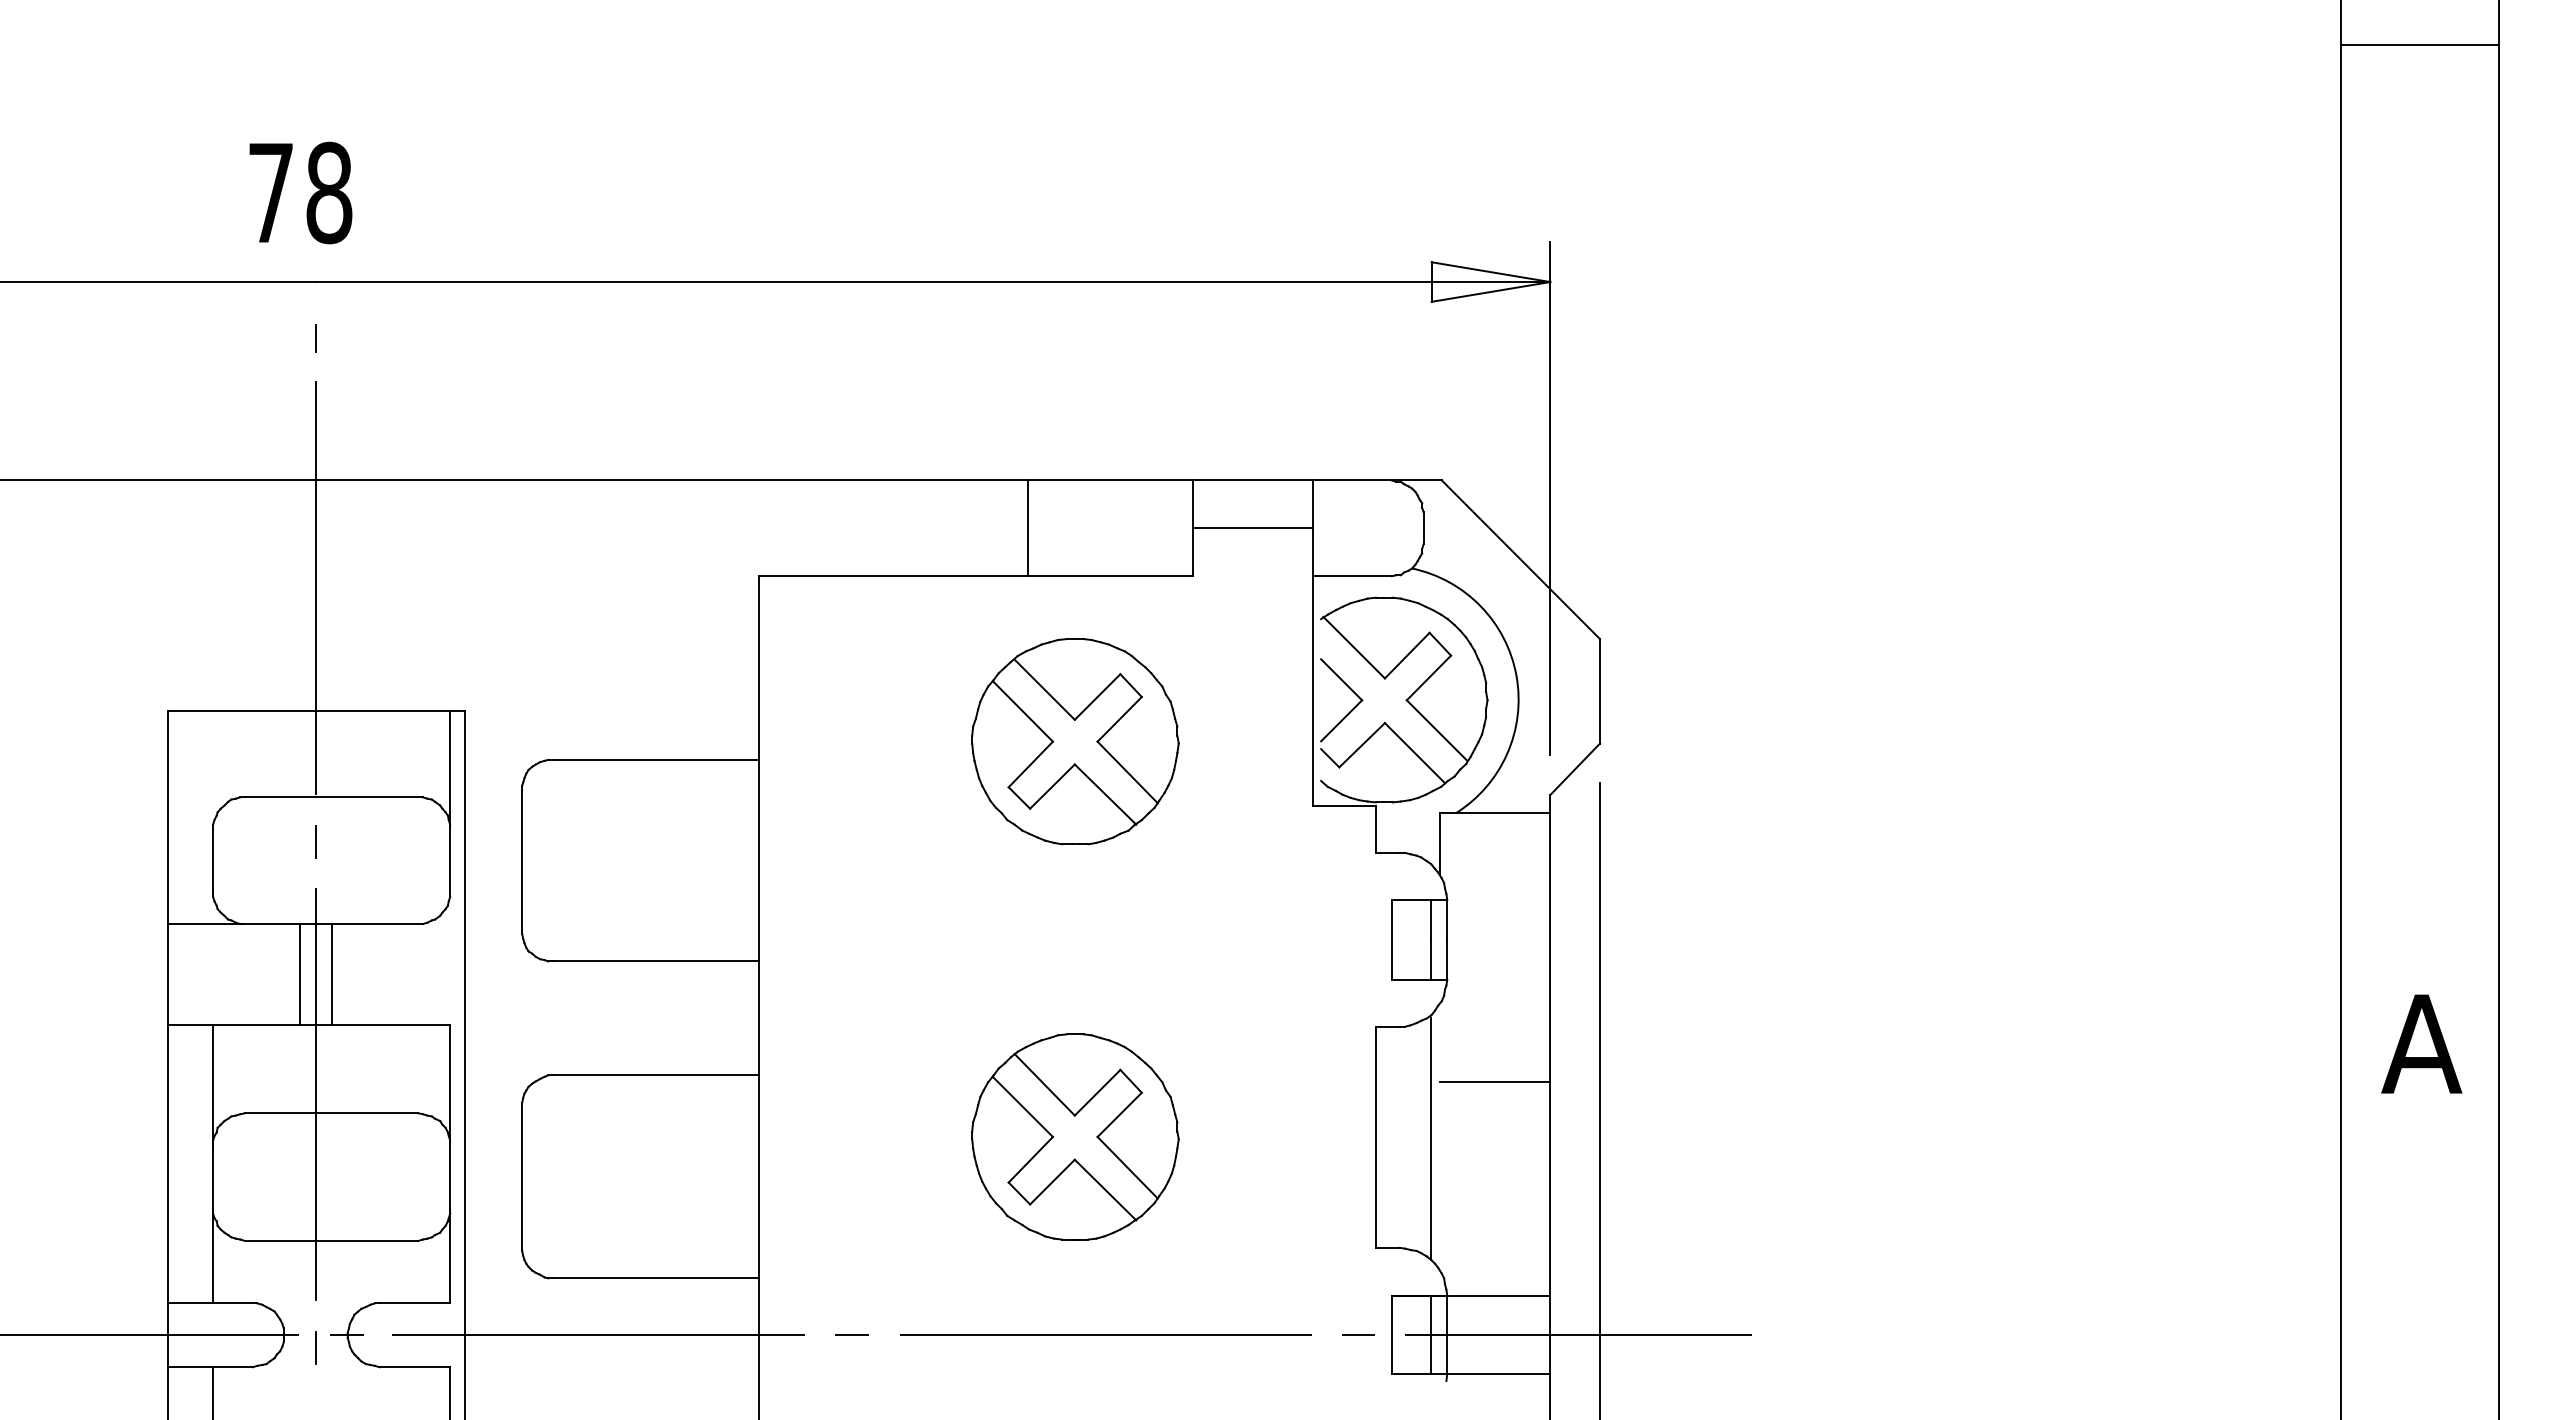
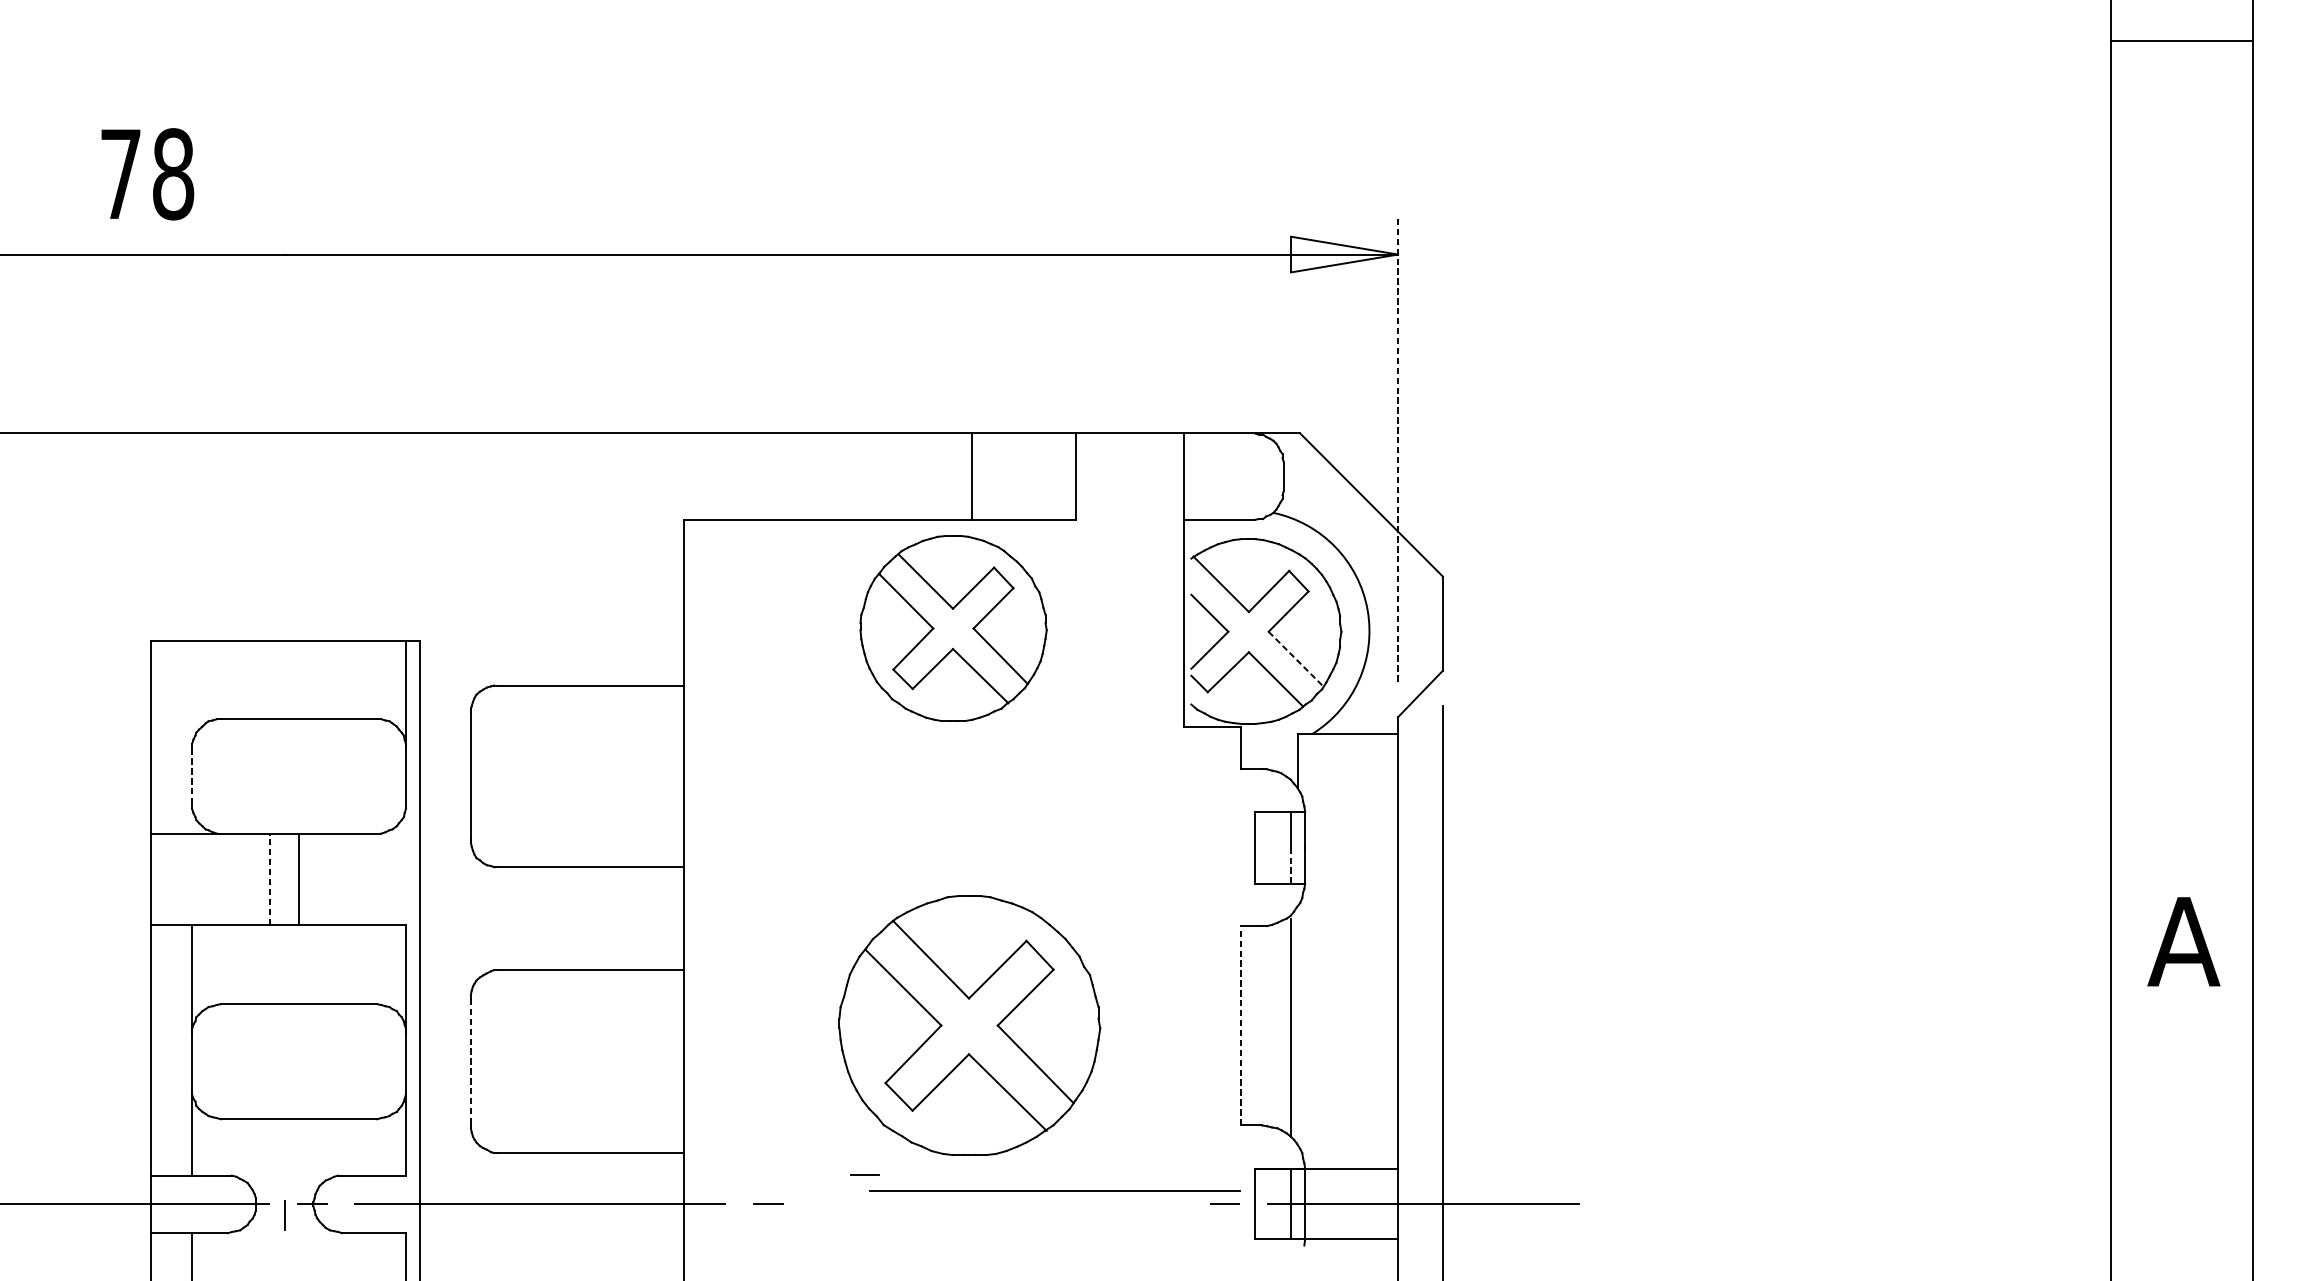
text: (300, 192) -> (147, 173), moved
line: (315, 337) -> (284, 304), removed
line: (1550, 498) -> (1398, 449), solid -> dashed
line: (1027, 528) -> (971, 476), moved
line: (1252, 528) -> (1129, 476), removed
line: (315, 588) -> (284, 530), removed
line: (1436, 730) -> (1295, 658), solid -> dashed
part: (1075, 741) -> (953, 628), moved
line: (315, 841) -> (284, 759), removed
line: (213, 859) -> (192, 775), solid -> dashed
line: (1431, 959) -> (1290, 865), solid -> dashed
line: (299, 974) -> (270, 879), solid -> dashed
line: (1494, 1082) -> (1347, 976), removed
line: (315, 1094) -> (284, 987), removed
part: (1075, 1136) -> (969, 1025), size x1.4
line: (1375, 1137) -> (1240, 1026), solid -> dashed
line: (522, 1176) -> (471, 1061), solid -> dashed
line: (958, 1301) -> (864, 1173), added
line: (1105, 1334) -> (1054, 1190), moved

